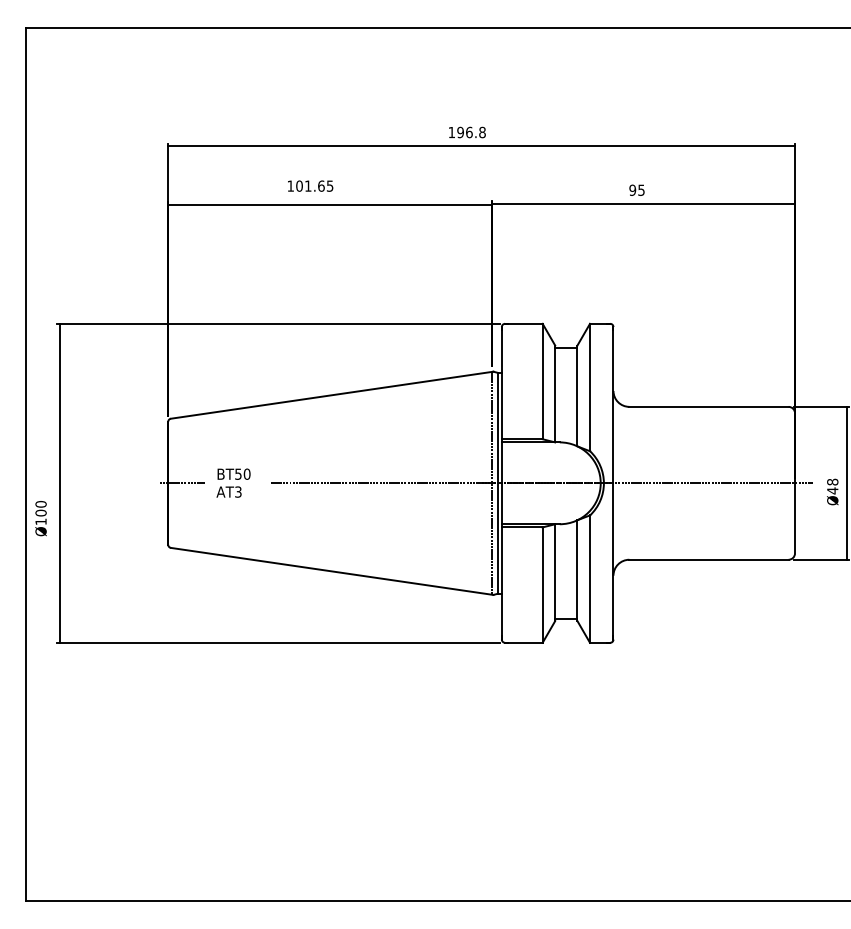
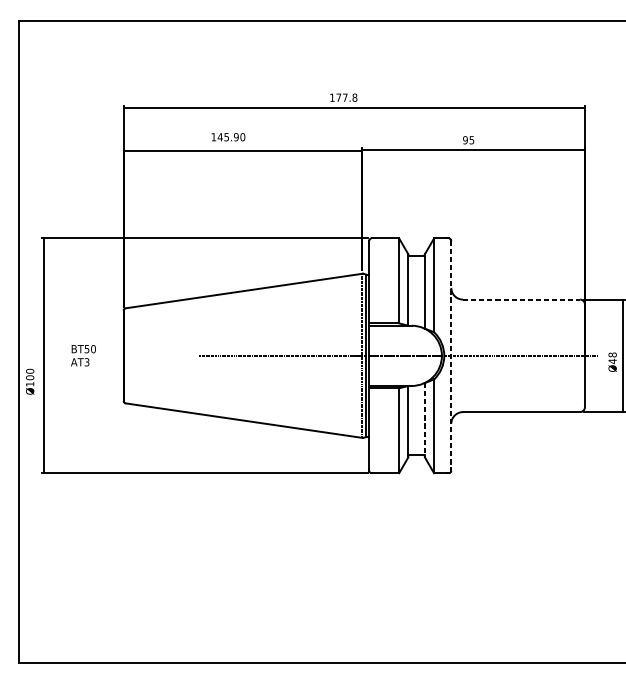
text: (464, 132) -> (341, 97), 196.8 -> 177.8
text: (314, 185) -> (231, 136), 101.65 -> 145.90
line: (709, 406) -> (521, 299), solid -> dashed
text: (233, 482) -> (83, 355), moved
line: (181, 483) -> (133, 355), removed
line: (613, 483) -> (451, 355), solid -> dashed
line: (577, 571) -> (424, 420), solid -> dashed

